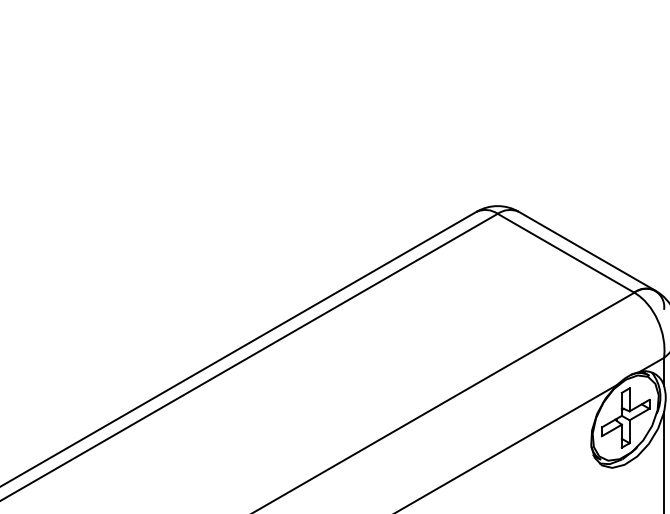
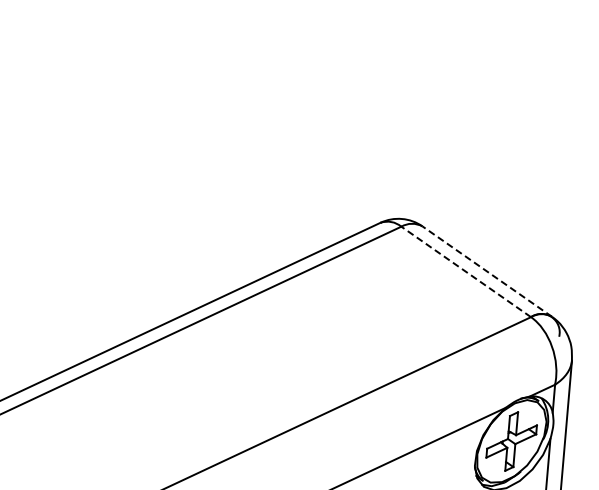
line: (587, 251) -> (487, 271), solid -> dashed
line: (566, 253) -> (466, 272), solid -> dashed

